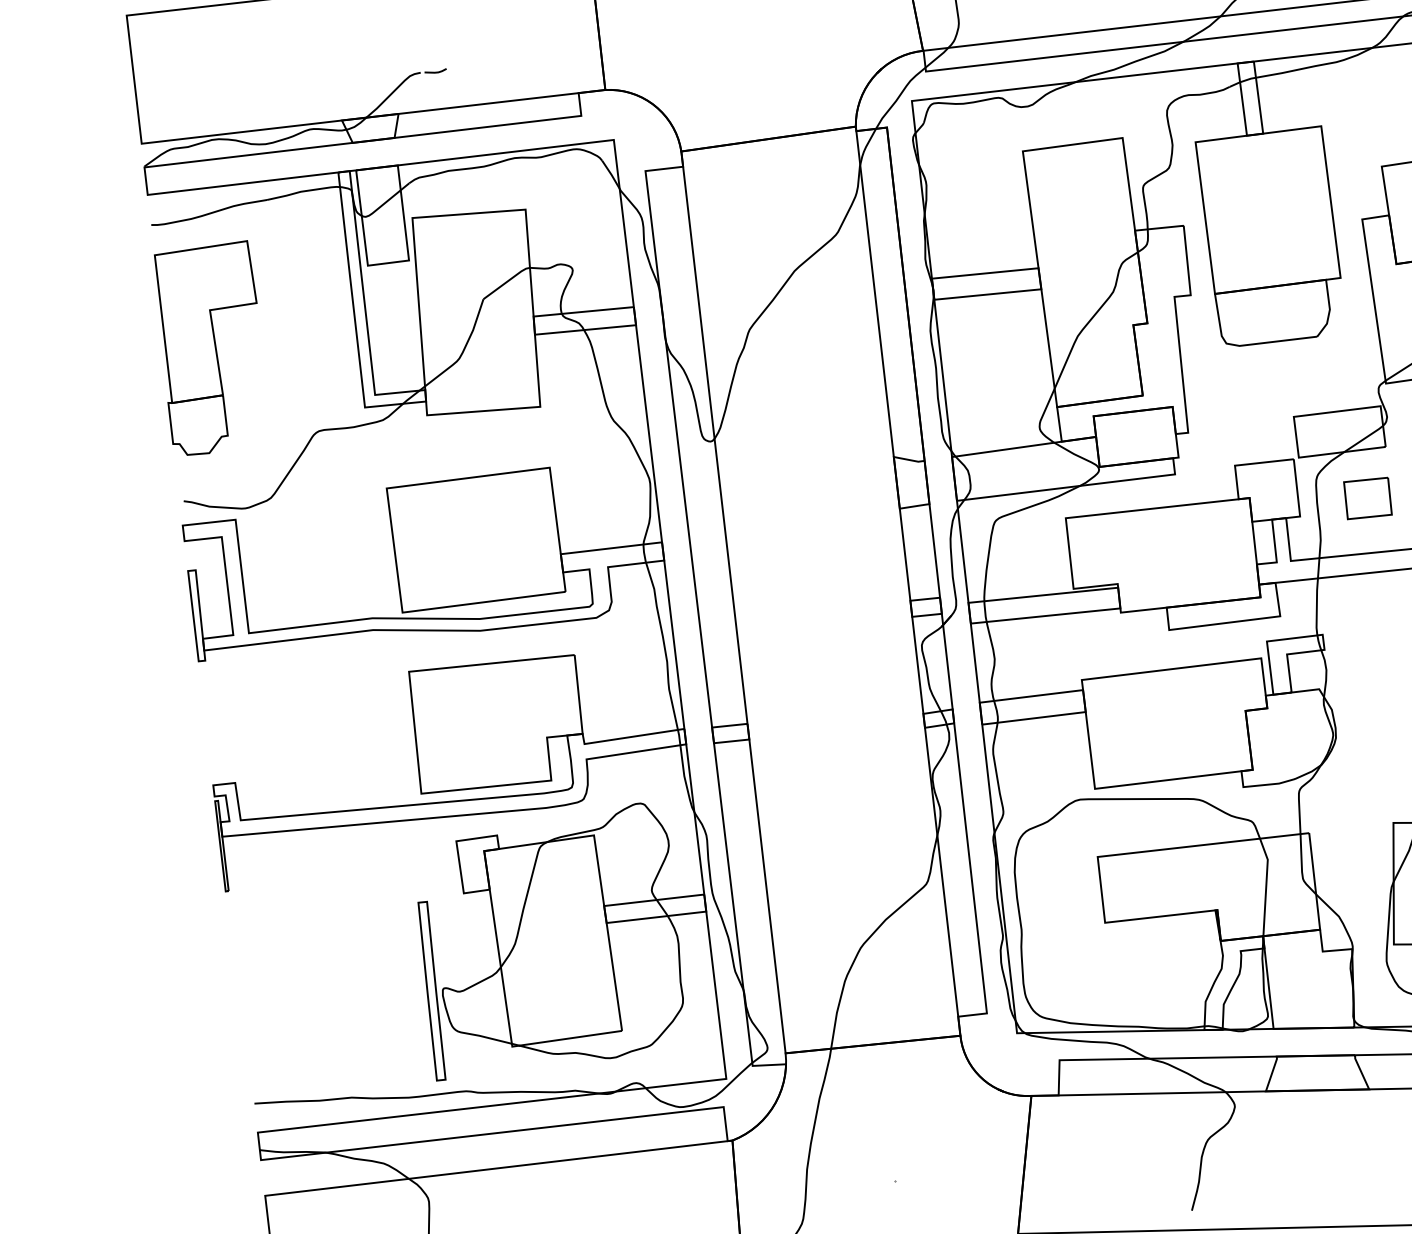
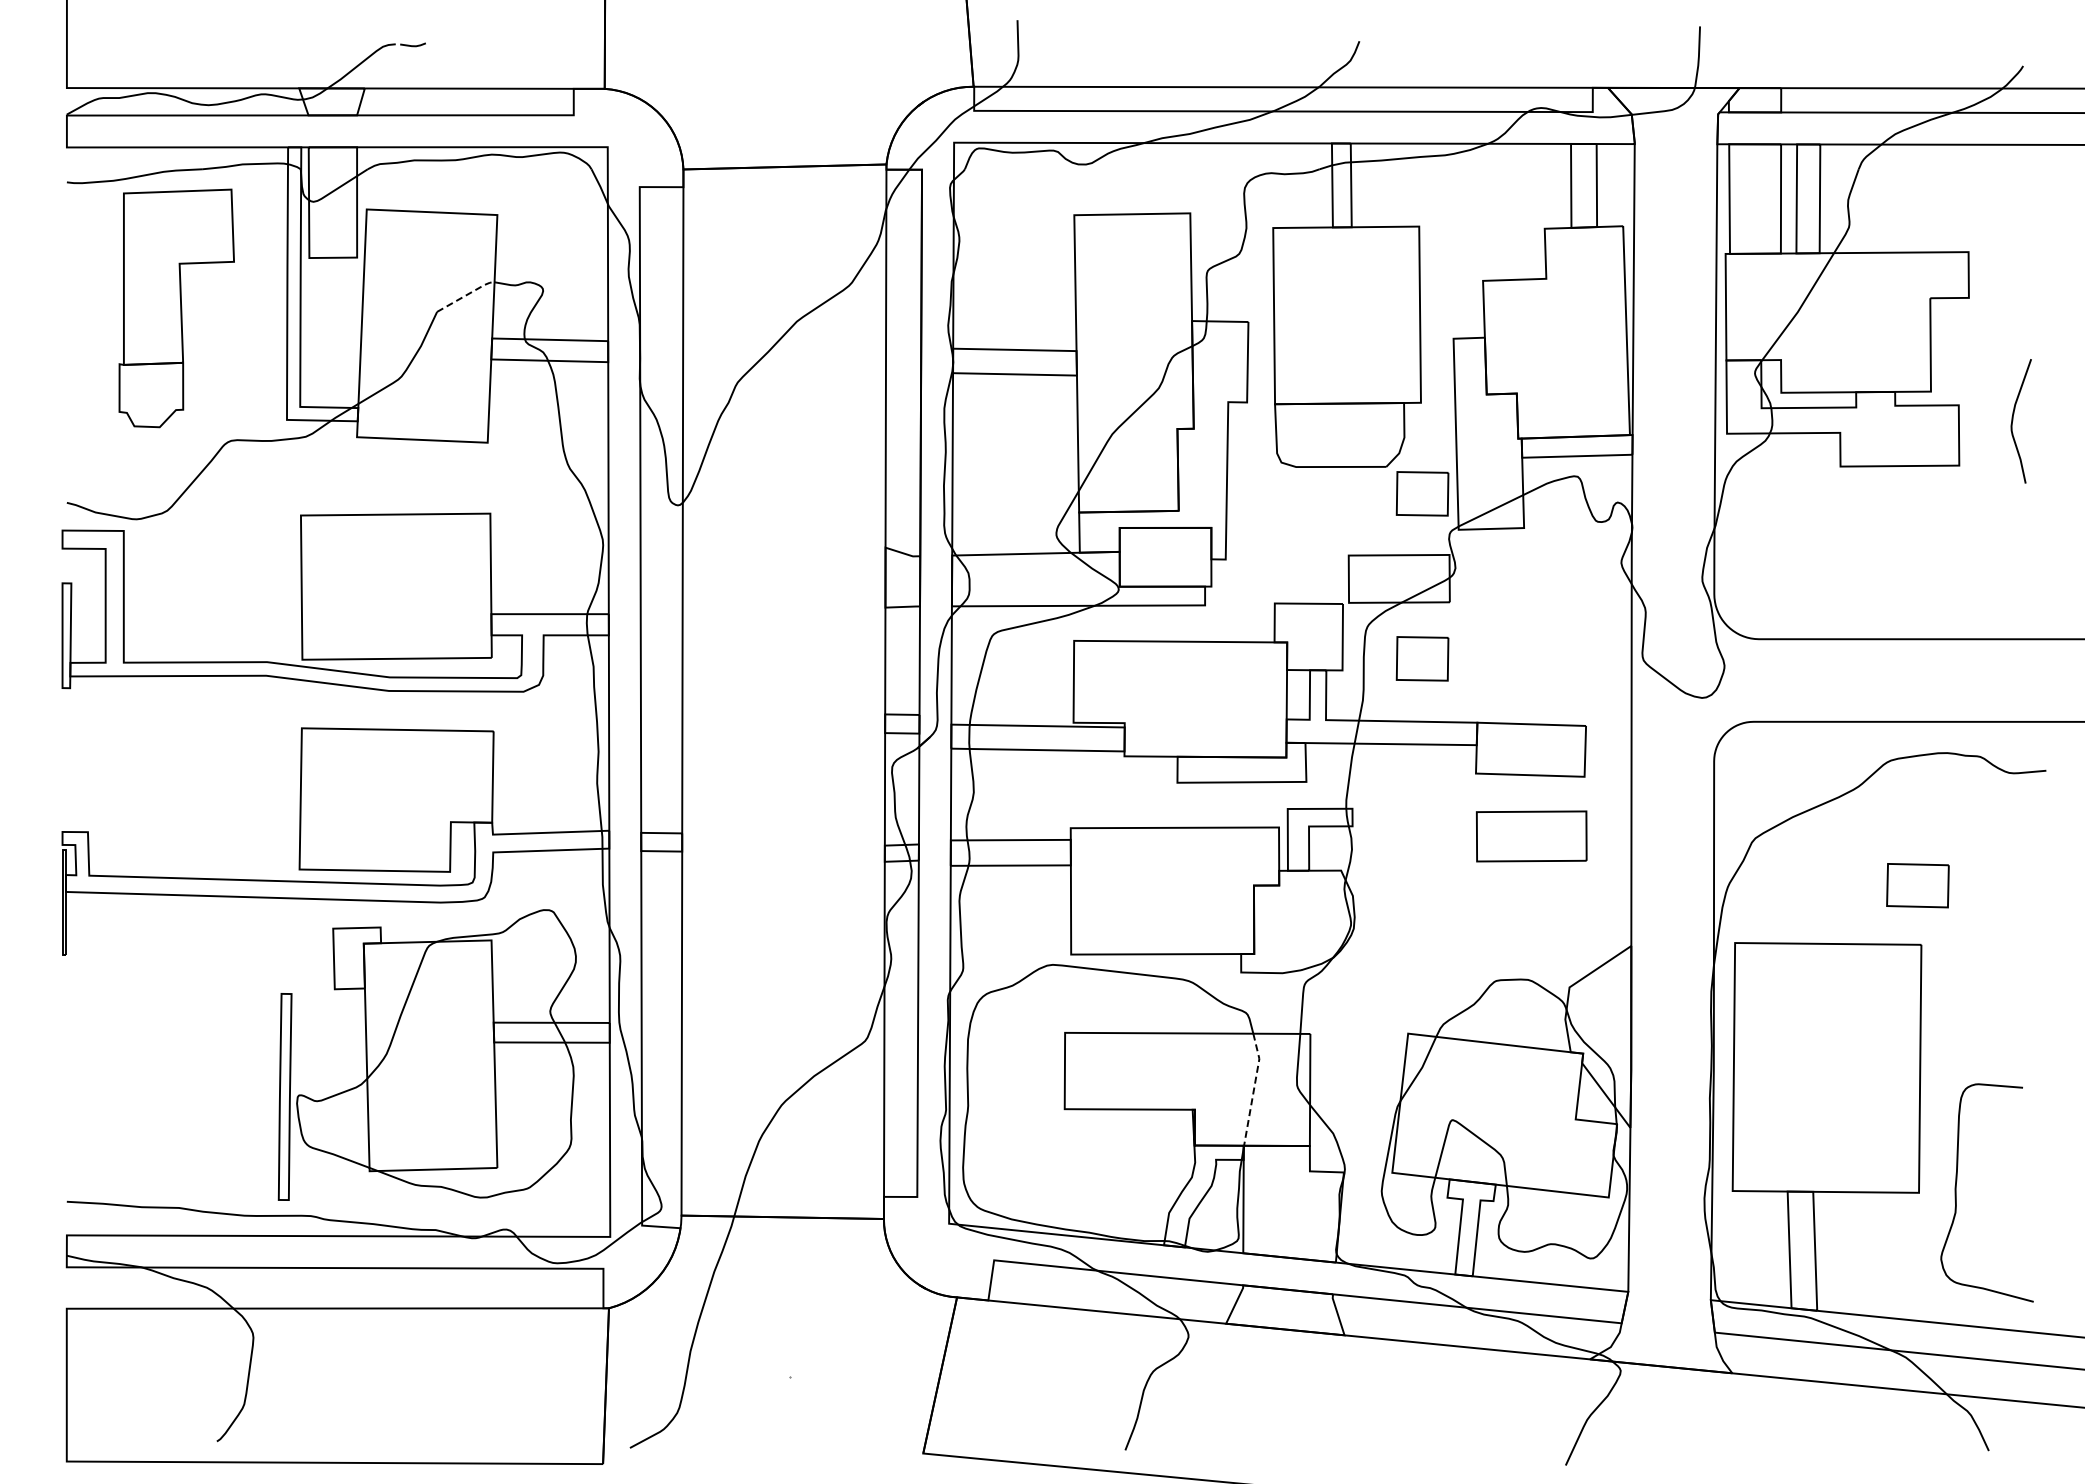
line: (507, 281) -> (467, 294), solid -> dashed
part: (211, 349) -> (176, 308), moved
part: (1351, 355) -> (1422, 493), added
line: (1266, 886) -> (1254, 1089), solid -> dashed

